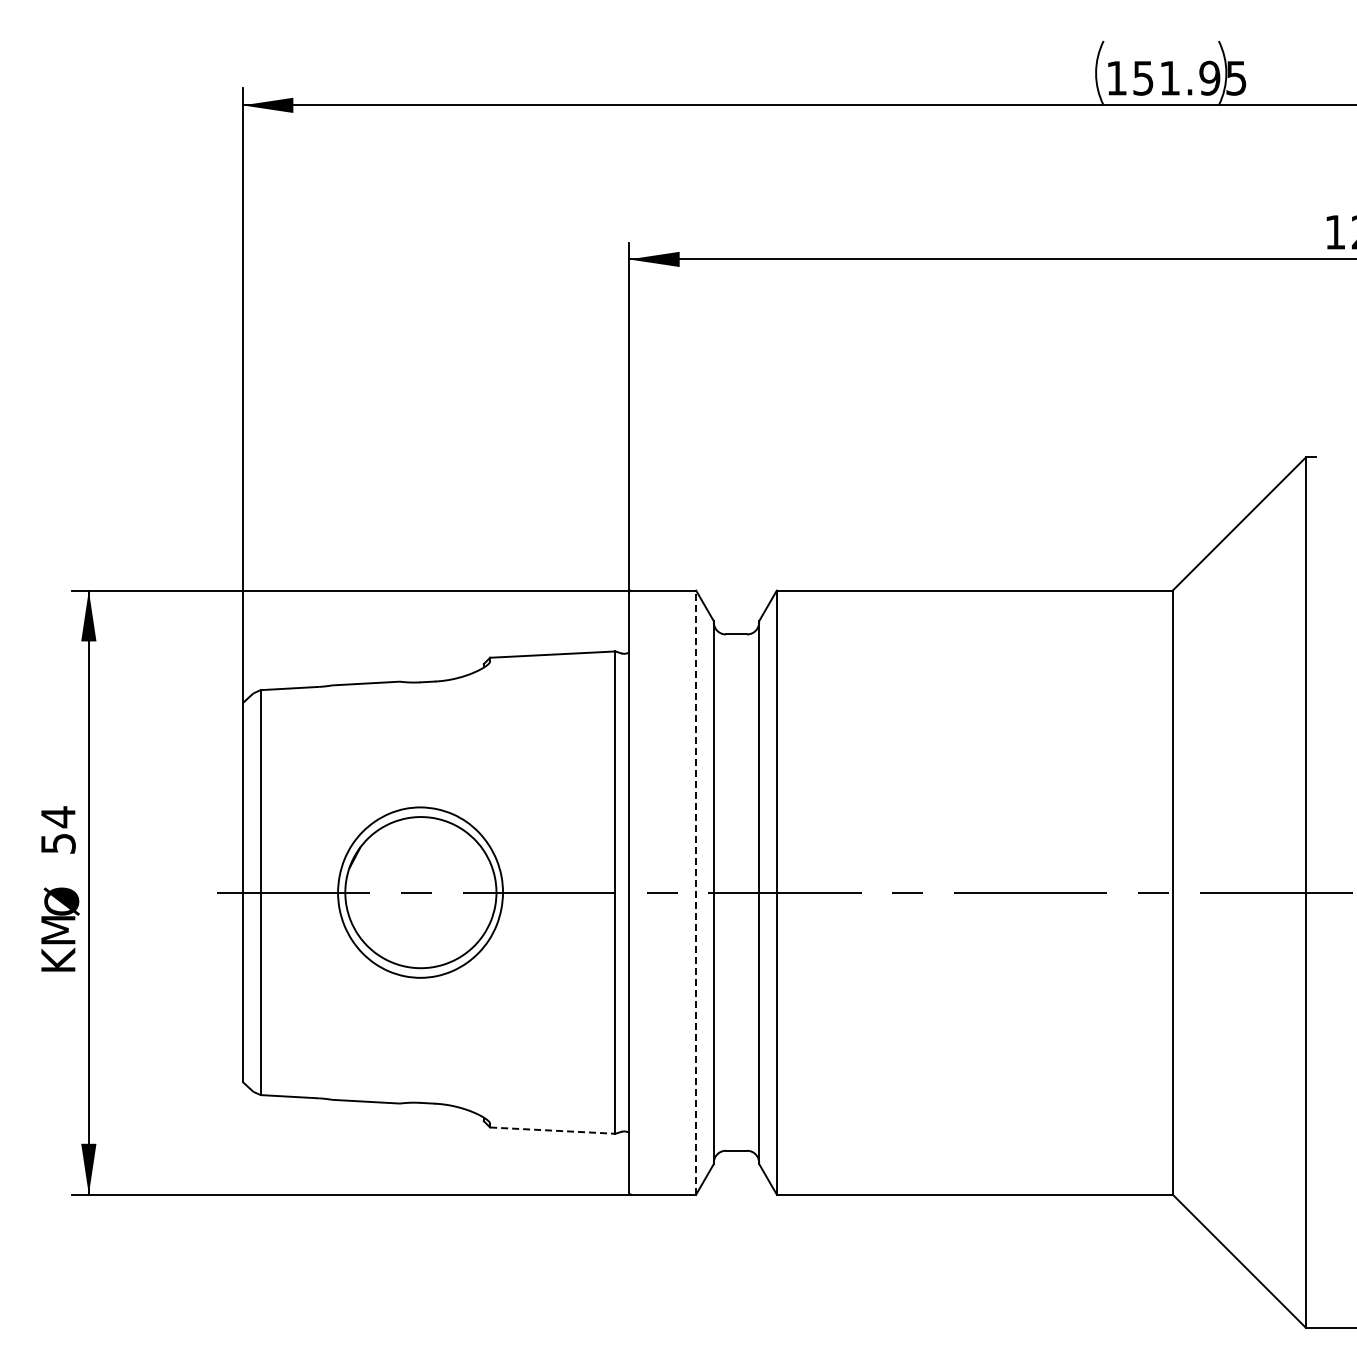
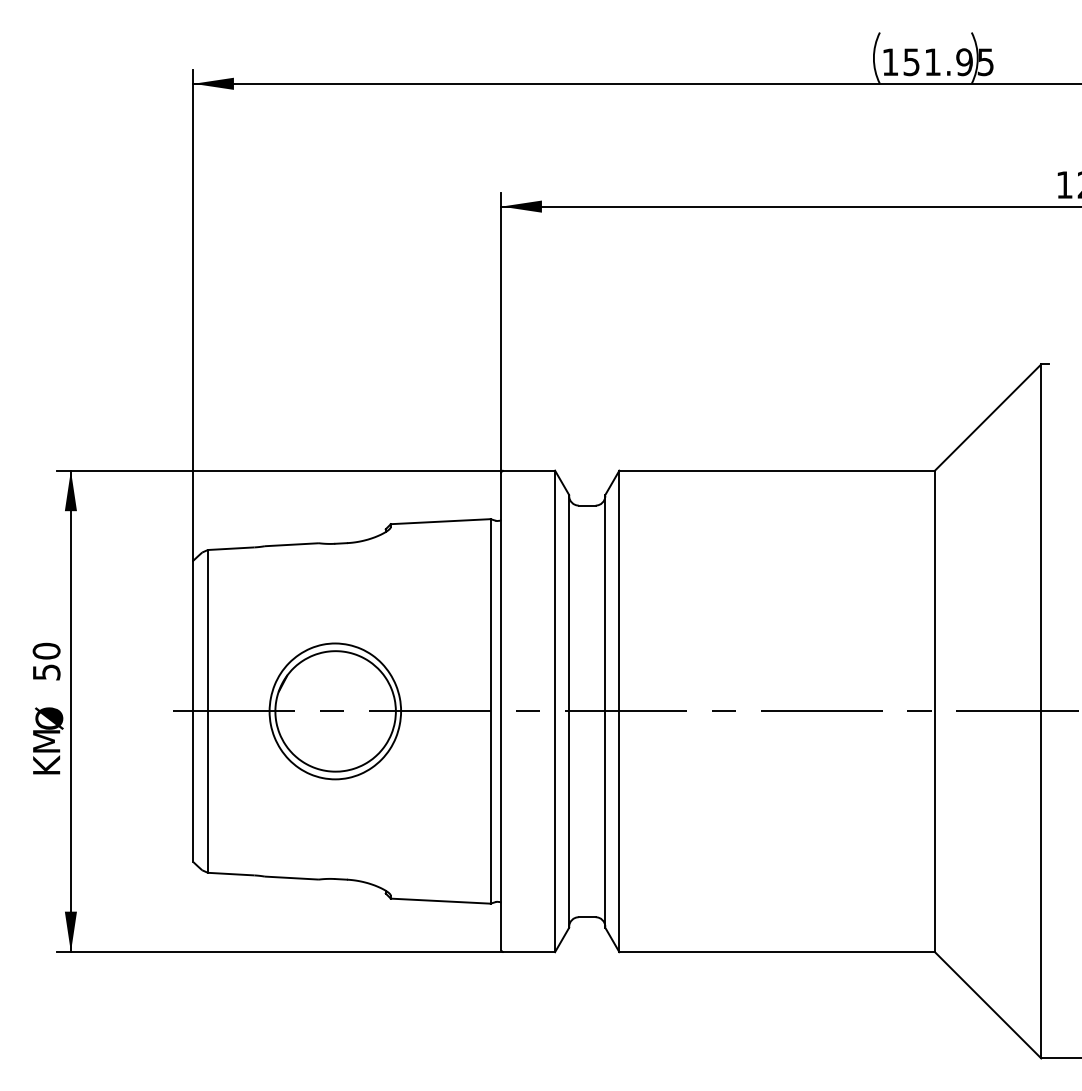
text: (57, 817) -> (45, 651), 54 -> 50
line: (696, 892) -> (555, 711), dashed -> solid
line: (552, 1130) -> (440, 901), dashed -> solid

